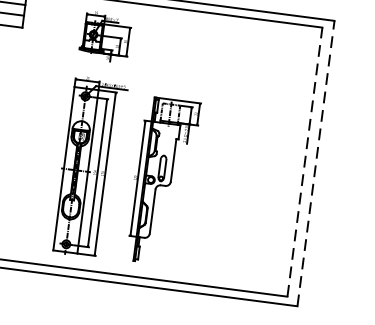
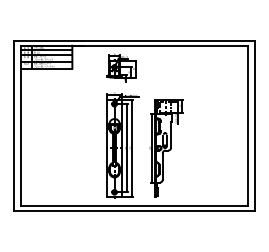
line: (305, 161) -> (248, 125), dashed -> solid
line: (315, 162) -> (254, 125), dashed -> solid

